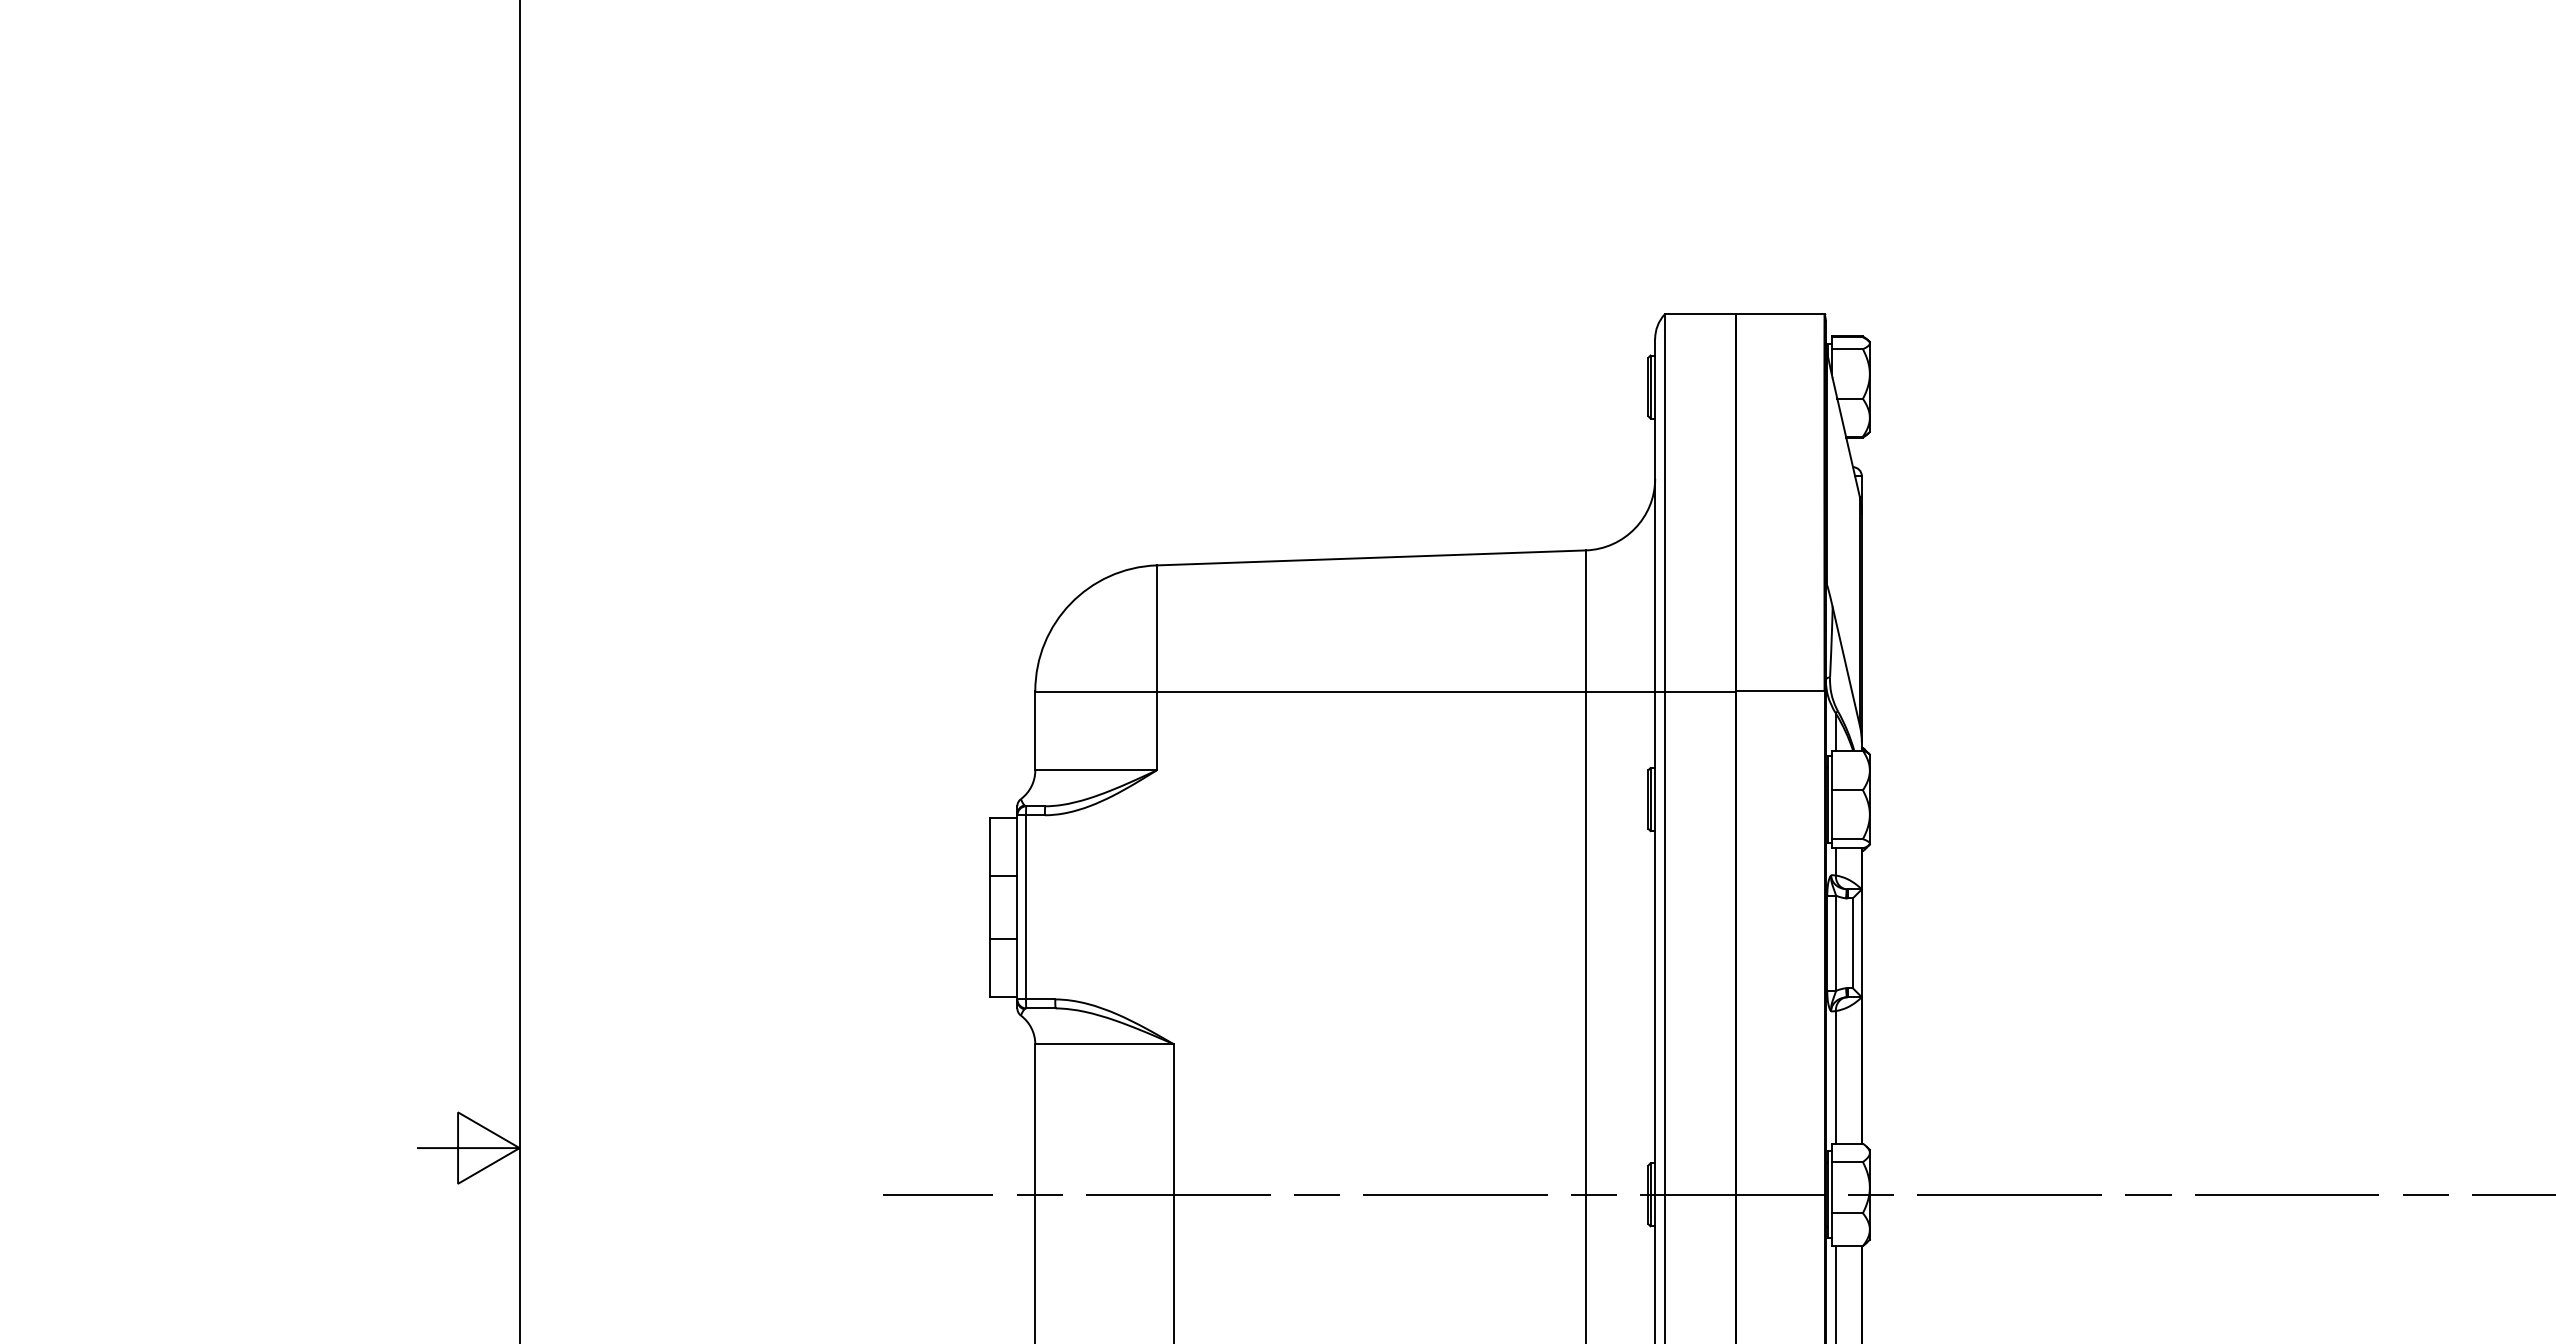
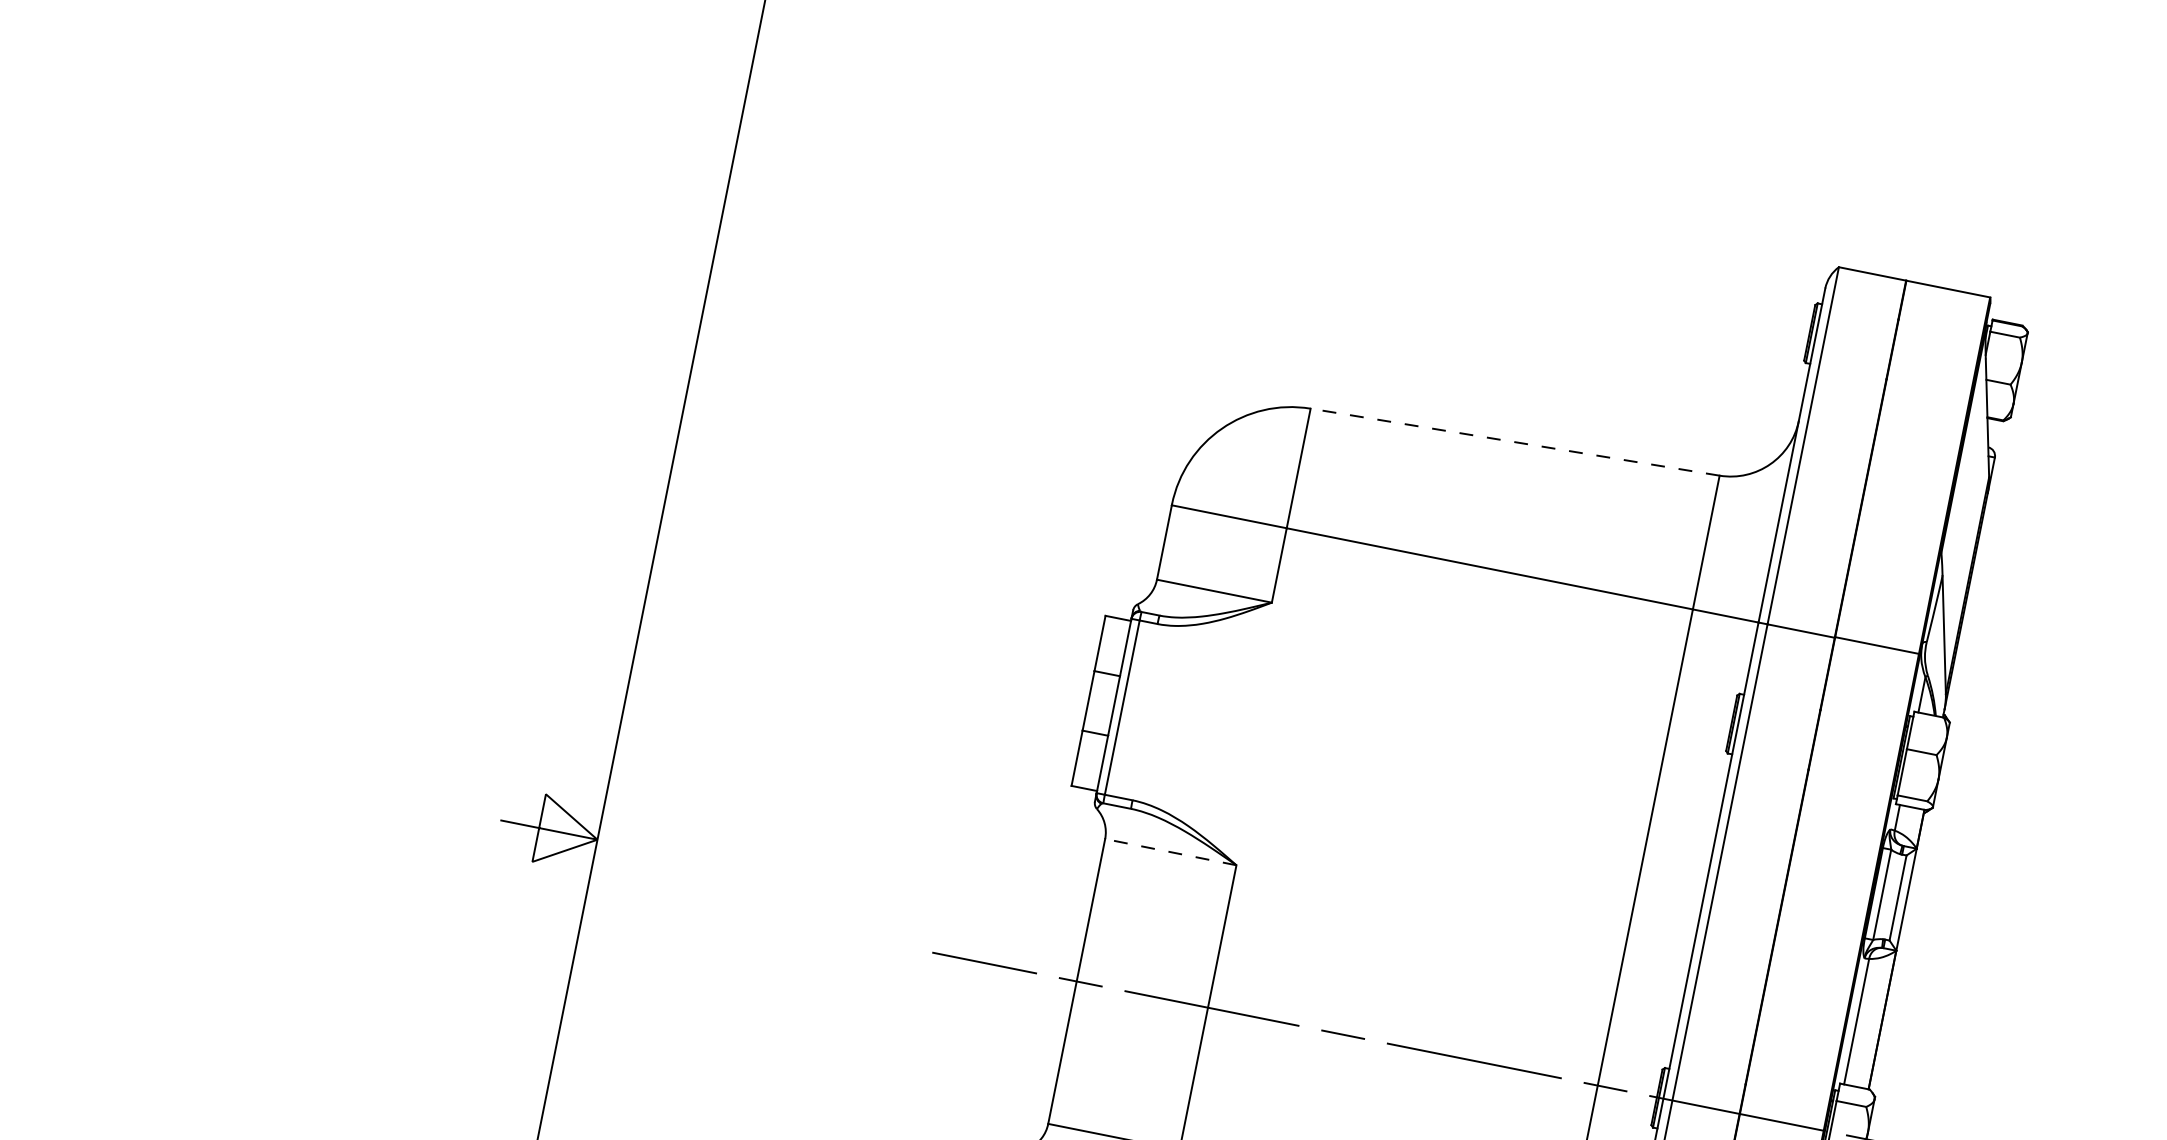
line: (1371, 557) -> (1515, 441), solid -> dashed
line: (1104, 1044) -> (1170, 852), solid -> dashed

